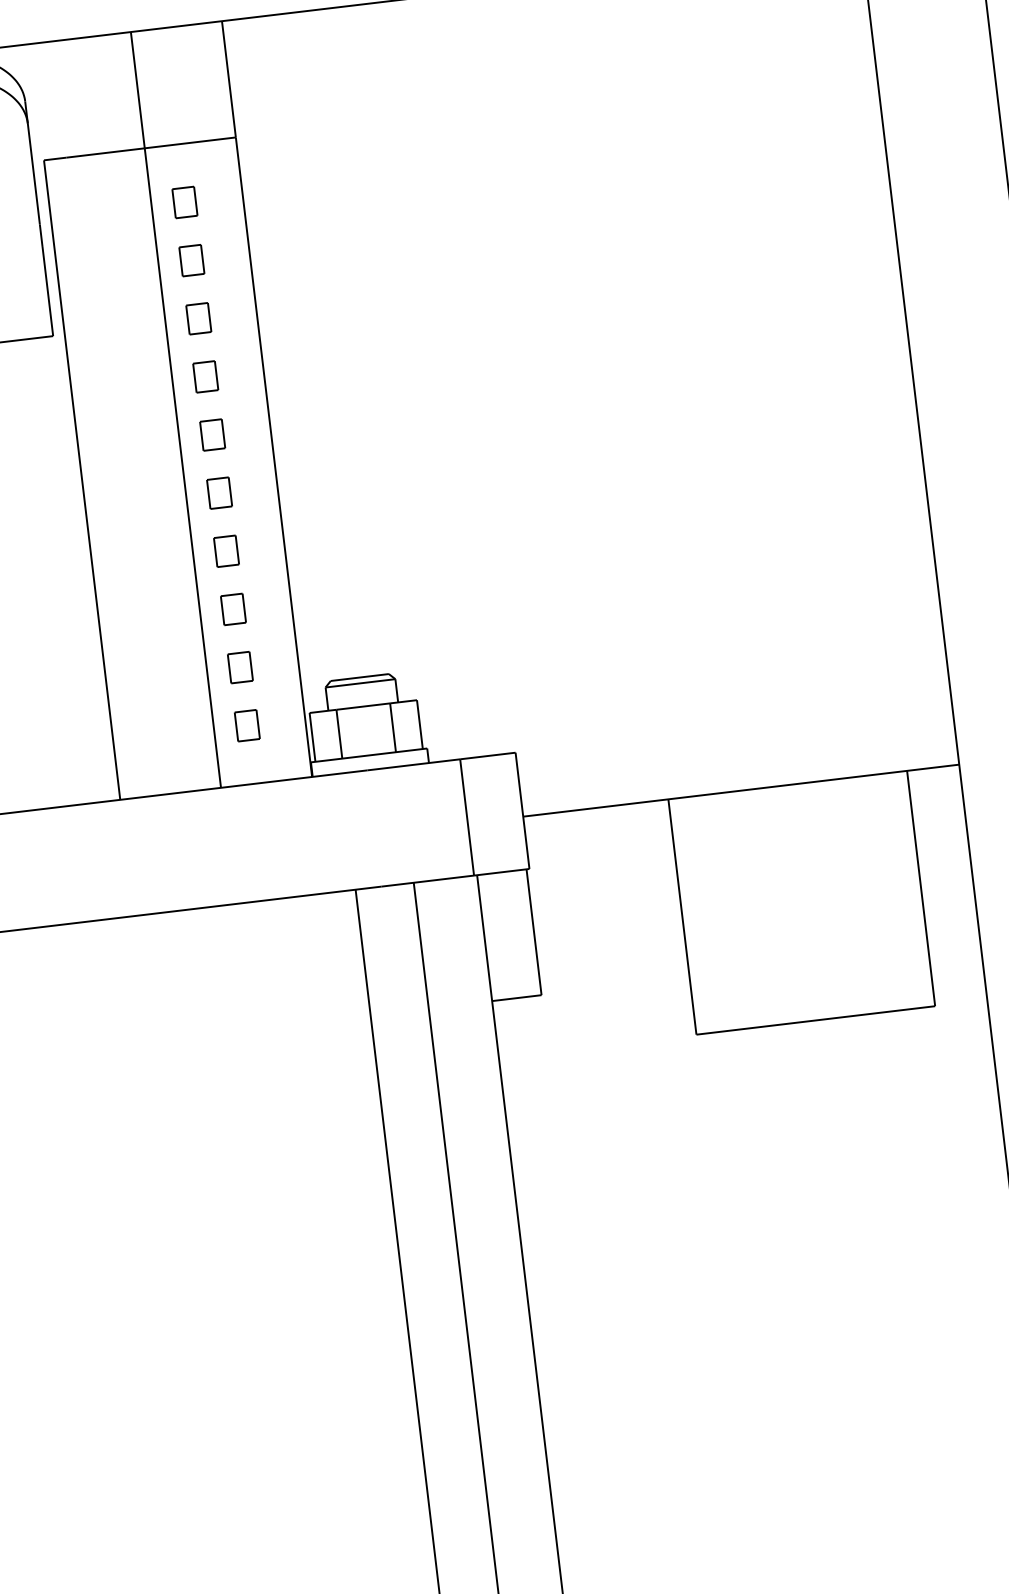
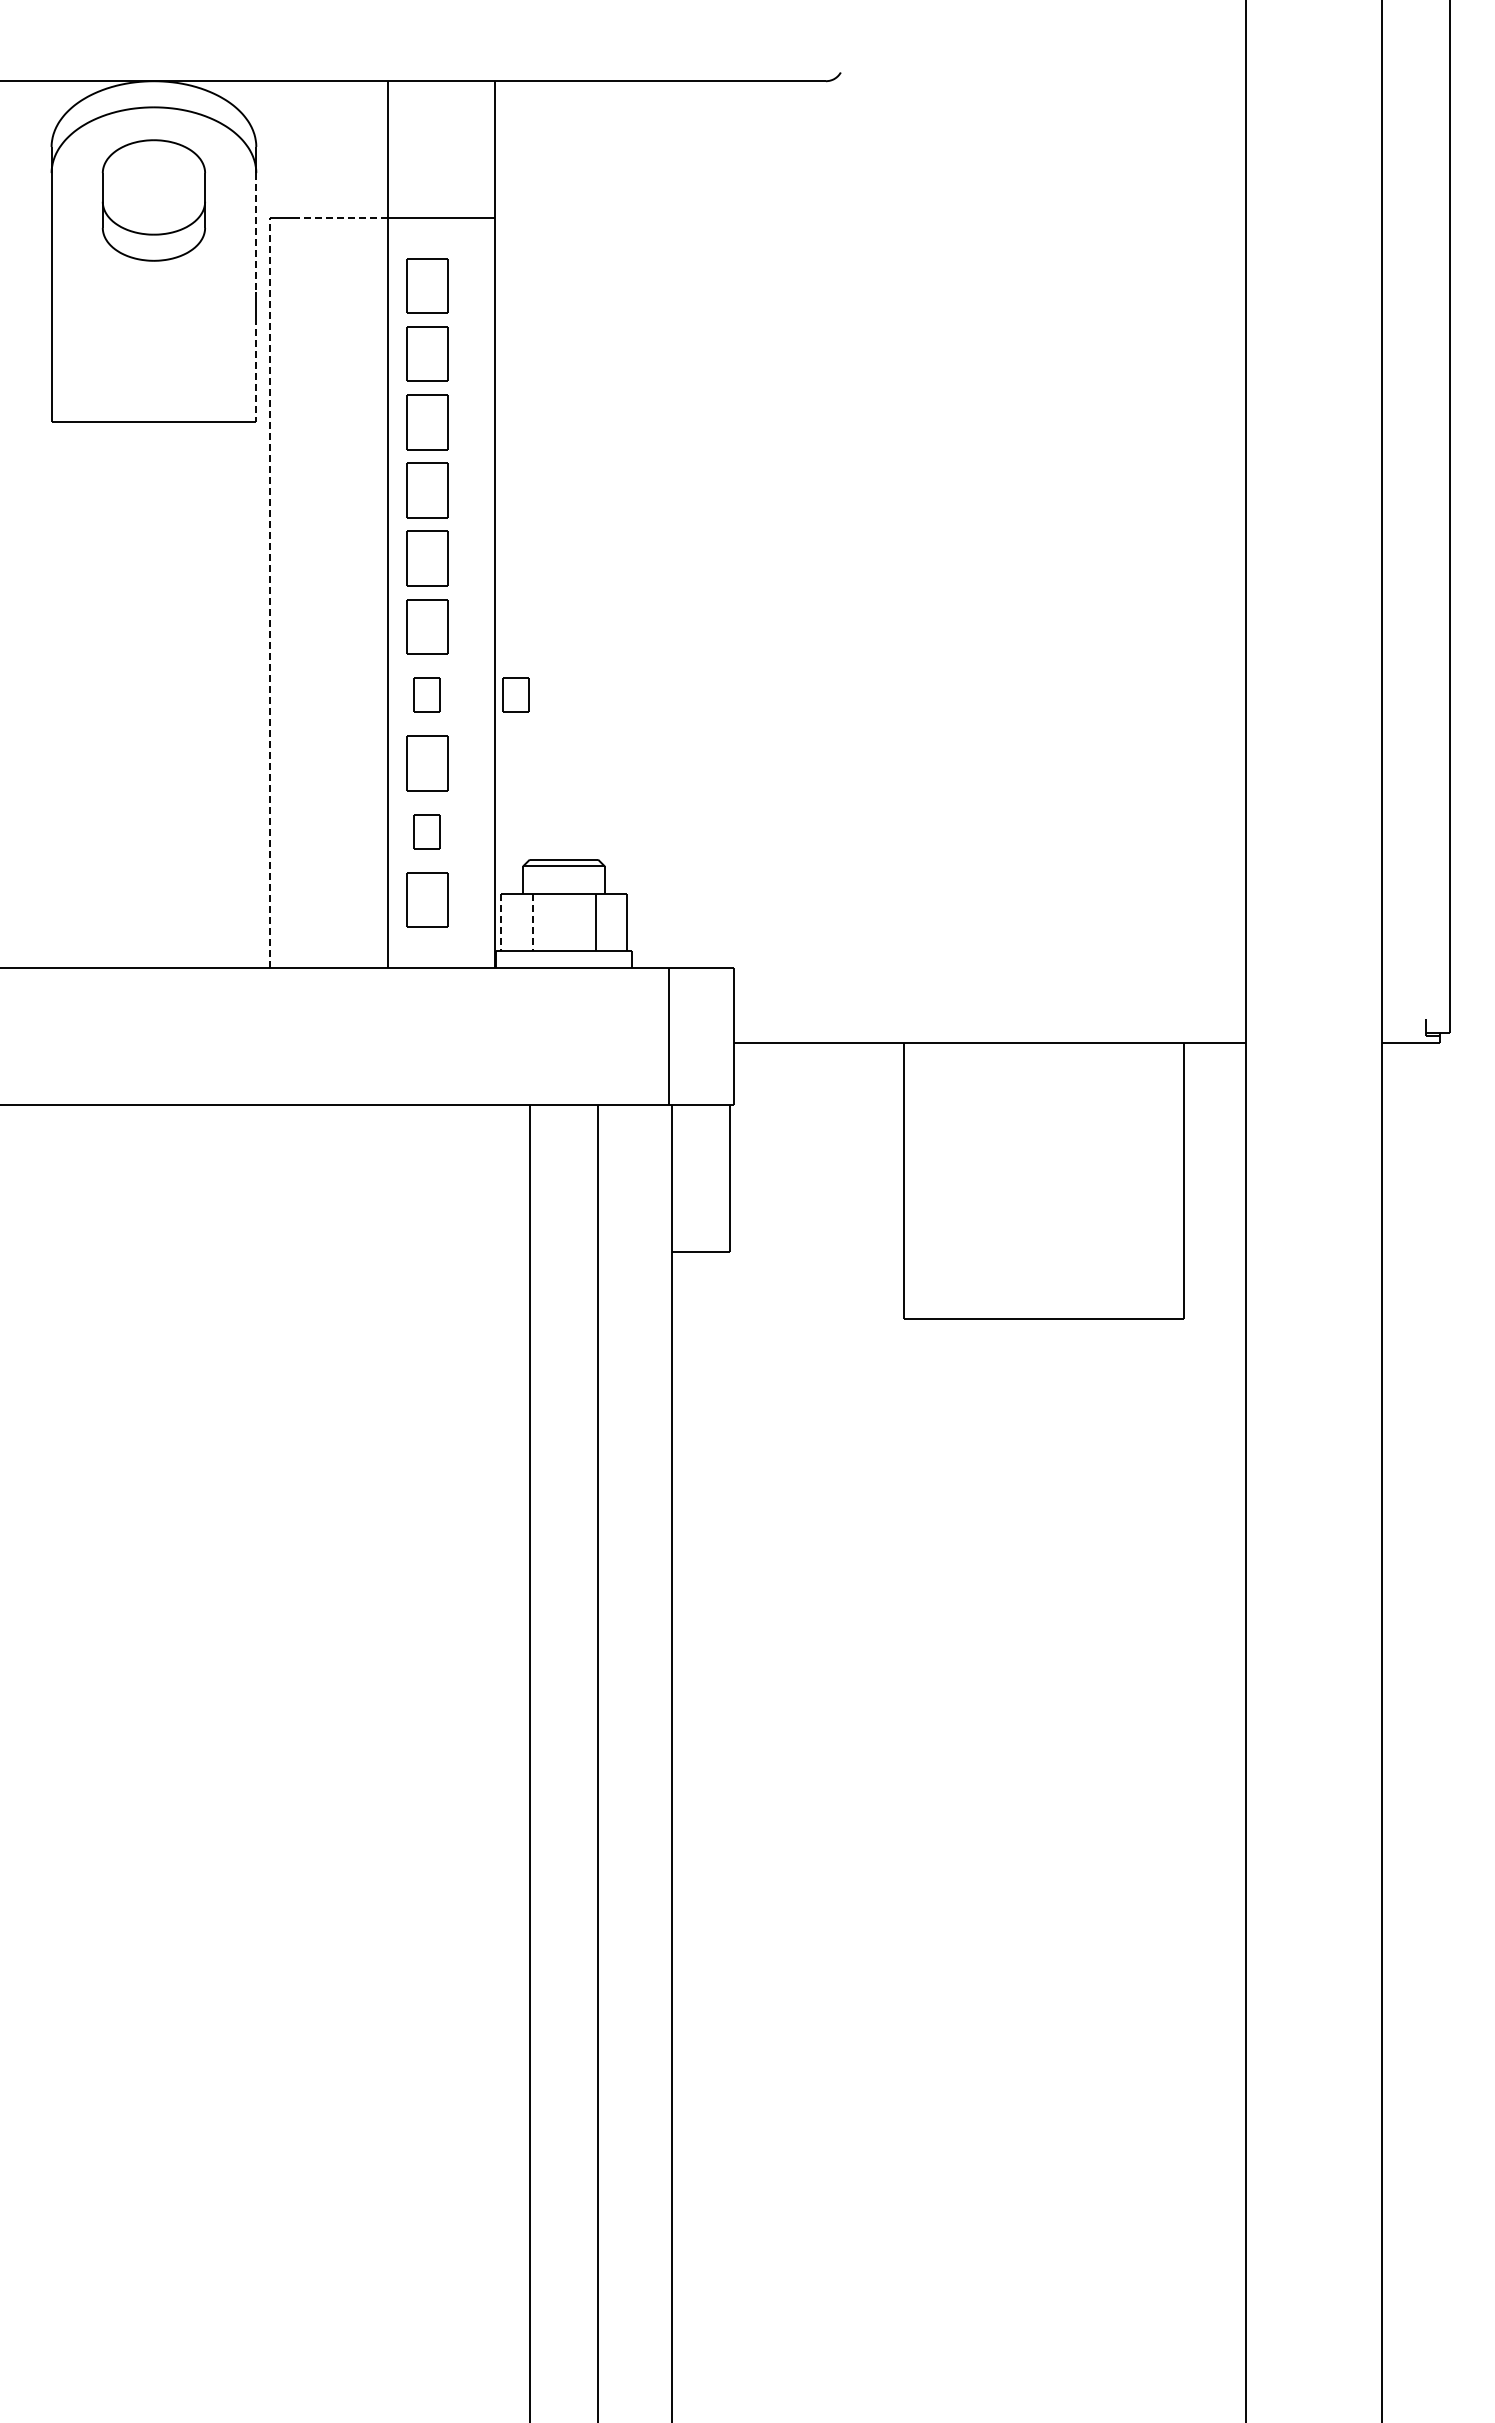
line: (104, 152) -> (341, 217), solid -> dashed
line: (34, 174) -> (256, 232), solid -> dashed
part: (184, 202) -> (426, 285), size x1.6
part: (191, 260) -> (426, 353), size x1.6
line: (48, 291) -> (256, 370), solid -> dashed
part: (198, 318) -> (426, 421), size x1.6
part: (205, 376) -> (426, 490), size x1.6
part: (212, 434) -> (426, 558), size x1.6
line: (81, 479) -> (269, 592), solid -> dashed
part: (218, 492) -> (426, 626), size x1.6
part: (301, 541) -> (515, 694), added
part: (232, 609) -> (426, 763), size x1.6
part: (246, 725) -> (426, 899), size x1.6
line: (339, 734) -> (532, 922), solid -> dashed
line: (312, 737) -> (501, 922), solid -> dashed

